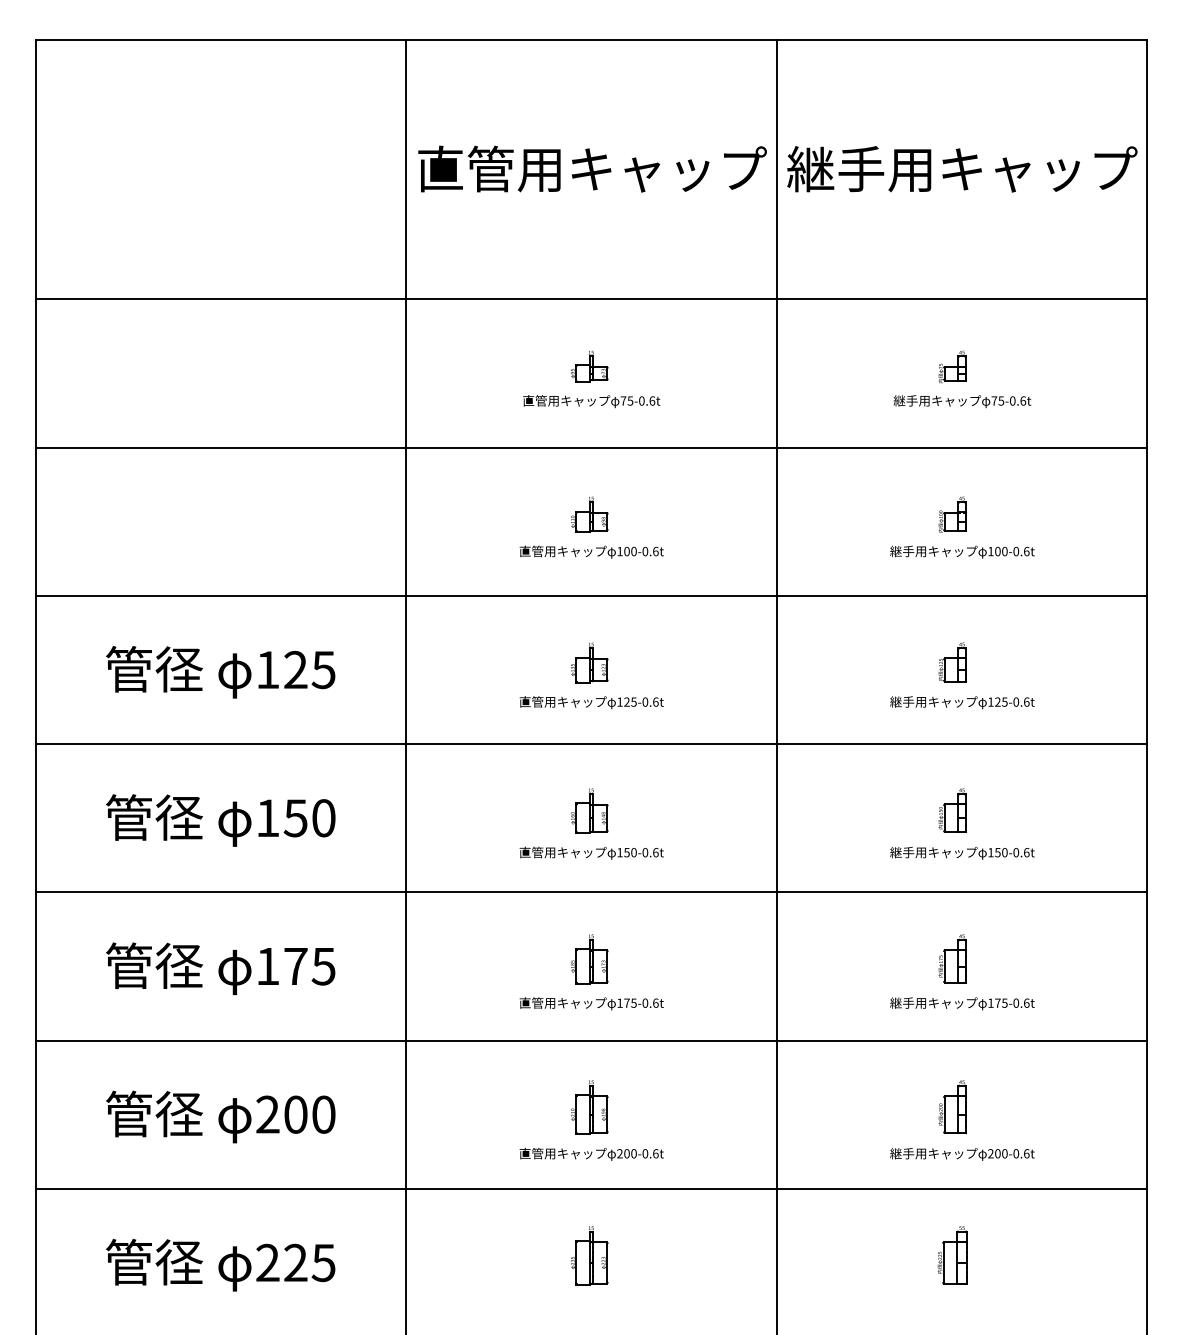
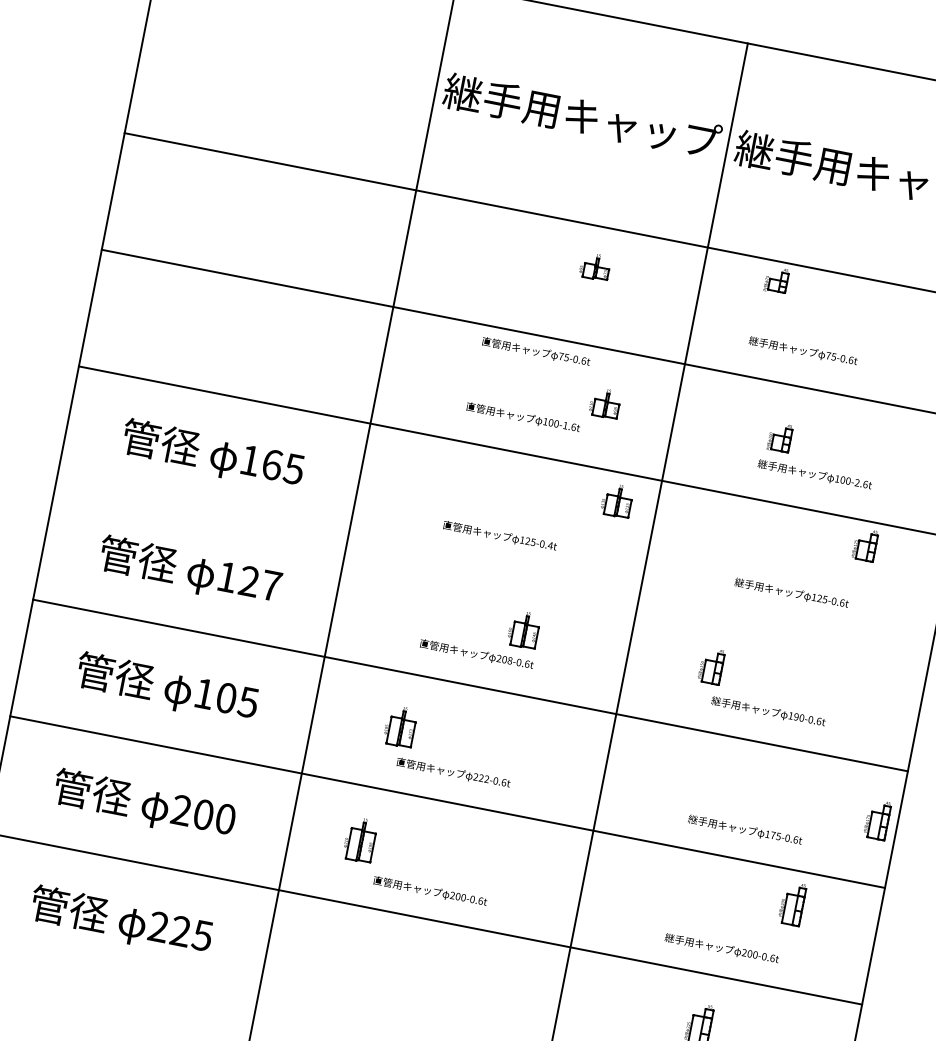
text: (464, 168) -> (482, 96), 直管用キャップ -> 継手用キャップ
part: (589, 366) -> (595, 266), moved
part: (952, 366) -> (776, 279), moved
text: (591, 401) -> (535, 351), moved
text: (962, 401) -> (803, 351), moved
part: (589, 514) -> (605, 403), moved
part: (952, 514) -> (779, 437), moved
text: (645, 551) -> (565, 425), 100-0.6t -> 100-1.6t
text: (1016, 551) -> (857, 482), 100-0.6t -> 100-2.6t
part: (589, 662) -> (617, 500), moved
part: (952, 662) -> (864, 544), moved
text: (295, 669) -> (272, 464), 125 -> 165
text: (655, 701) -> (550, 545), 125-0.6t -> 125-0.4t
line: (591, 744) -> (493, 569), removed
part: (589, 810) -> (524, 629), moved
part: (952, 810) -> (711, 665), moved
text: (309, 818) -> (260, 583), 150 -> 127
text: (626, 852) -> (504, 659), 150-0.6t -> 208-0.6t
text: (997, 852) -> (796, 716), 150-0.6t -> 190-0.6t
part: (952, 958) -> (877, 819), moved
part: (589, 959) -> (400, 726), moved
text: (295, 966) -> (226, 698), 175 -> 105
text: (626, 1002) -> (481, 777), 175-0.6t -> 222-0.6t
part: (589, 1107) -> (360, 839), moved
part: (952, 1107) -> (792, 903), moved
part: (589, 1255) -> (412, 970), removed

